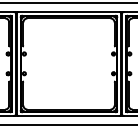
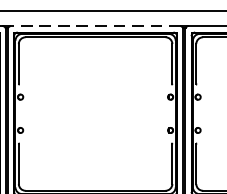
line: (68, 11) -> (94, 25), solid -> dashed

